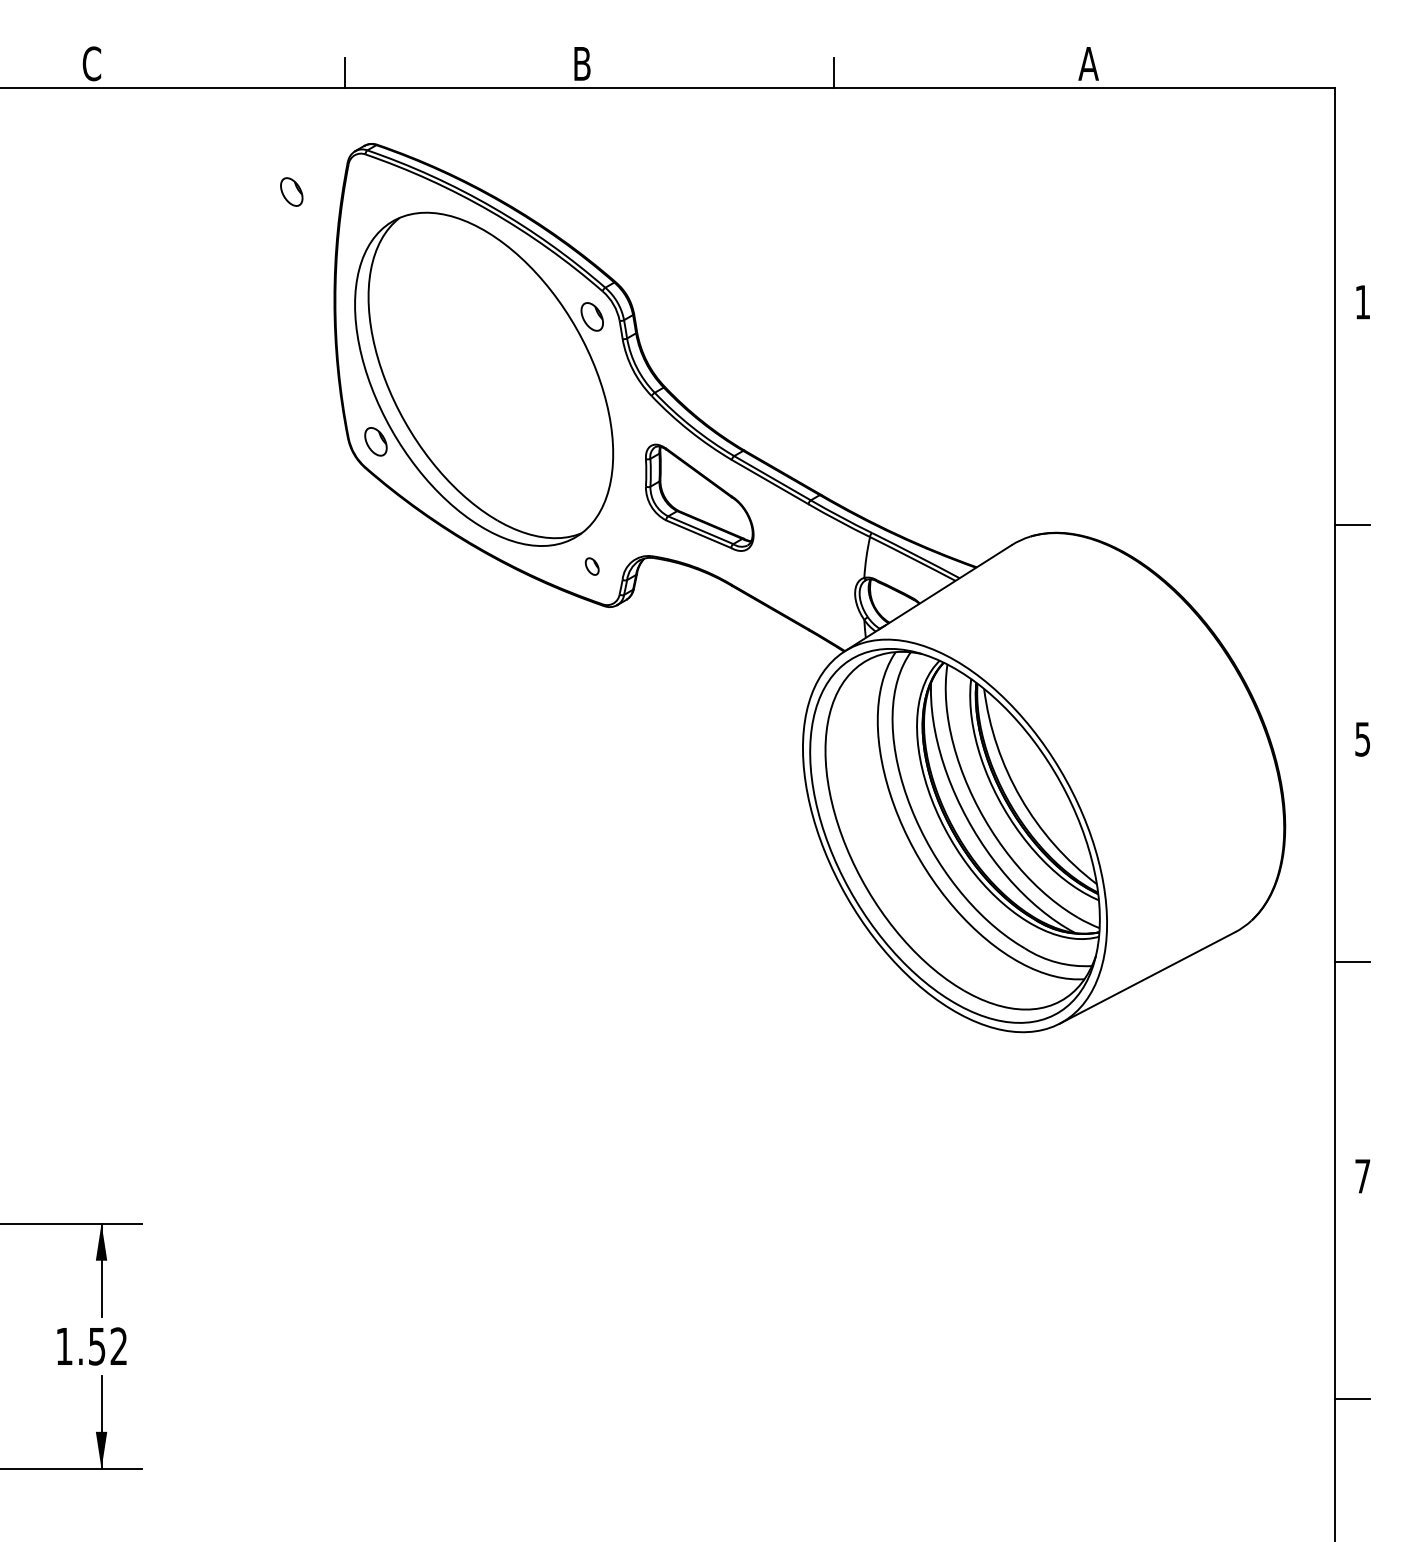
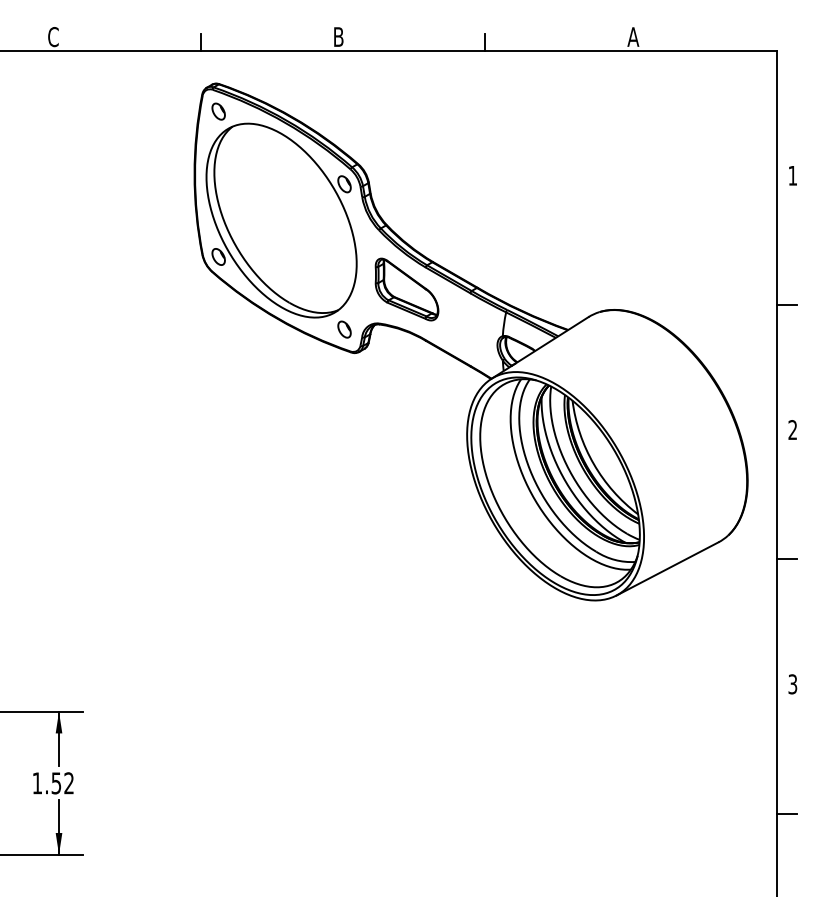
part: (291, 191) -> (218, 111), moved
part: (592, 566) -> (344, 329), size x1.67
text: (1362, 740) -> (792, 430), 5 -> 2
text: (1362, 1176) -> (792, 684), 7 -> 3

